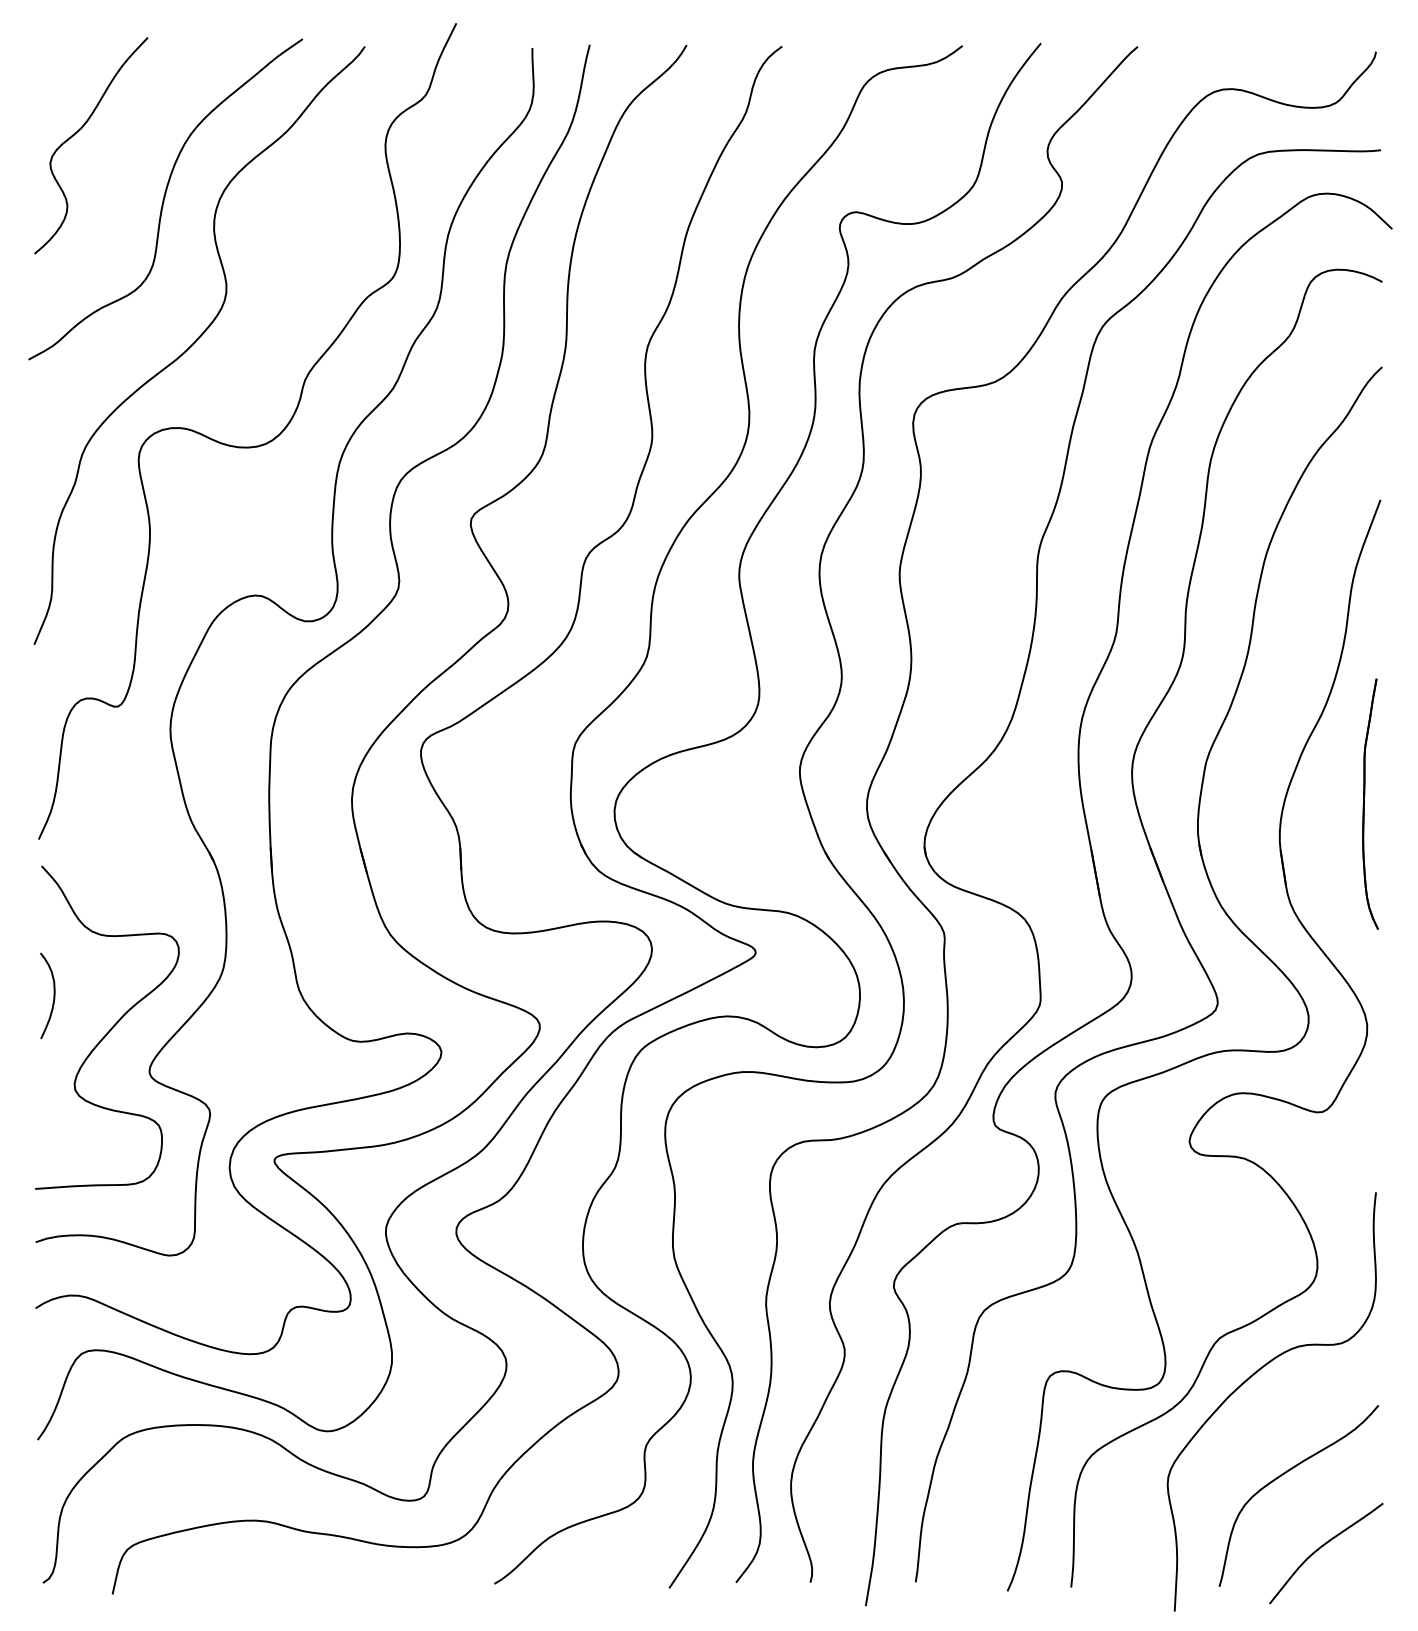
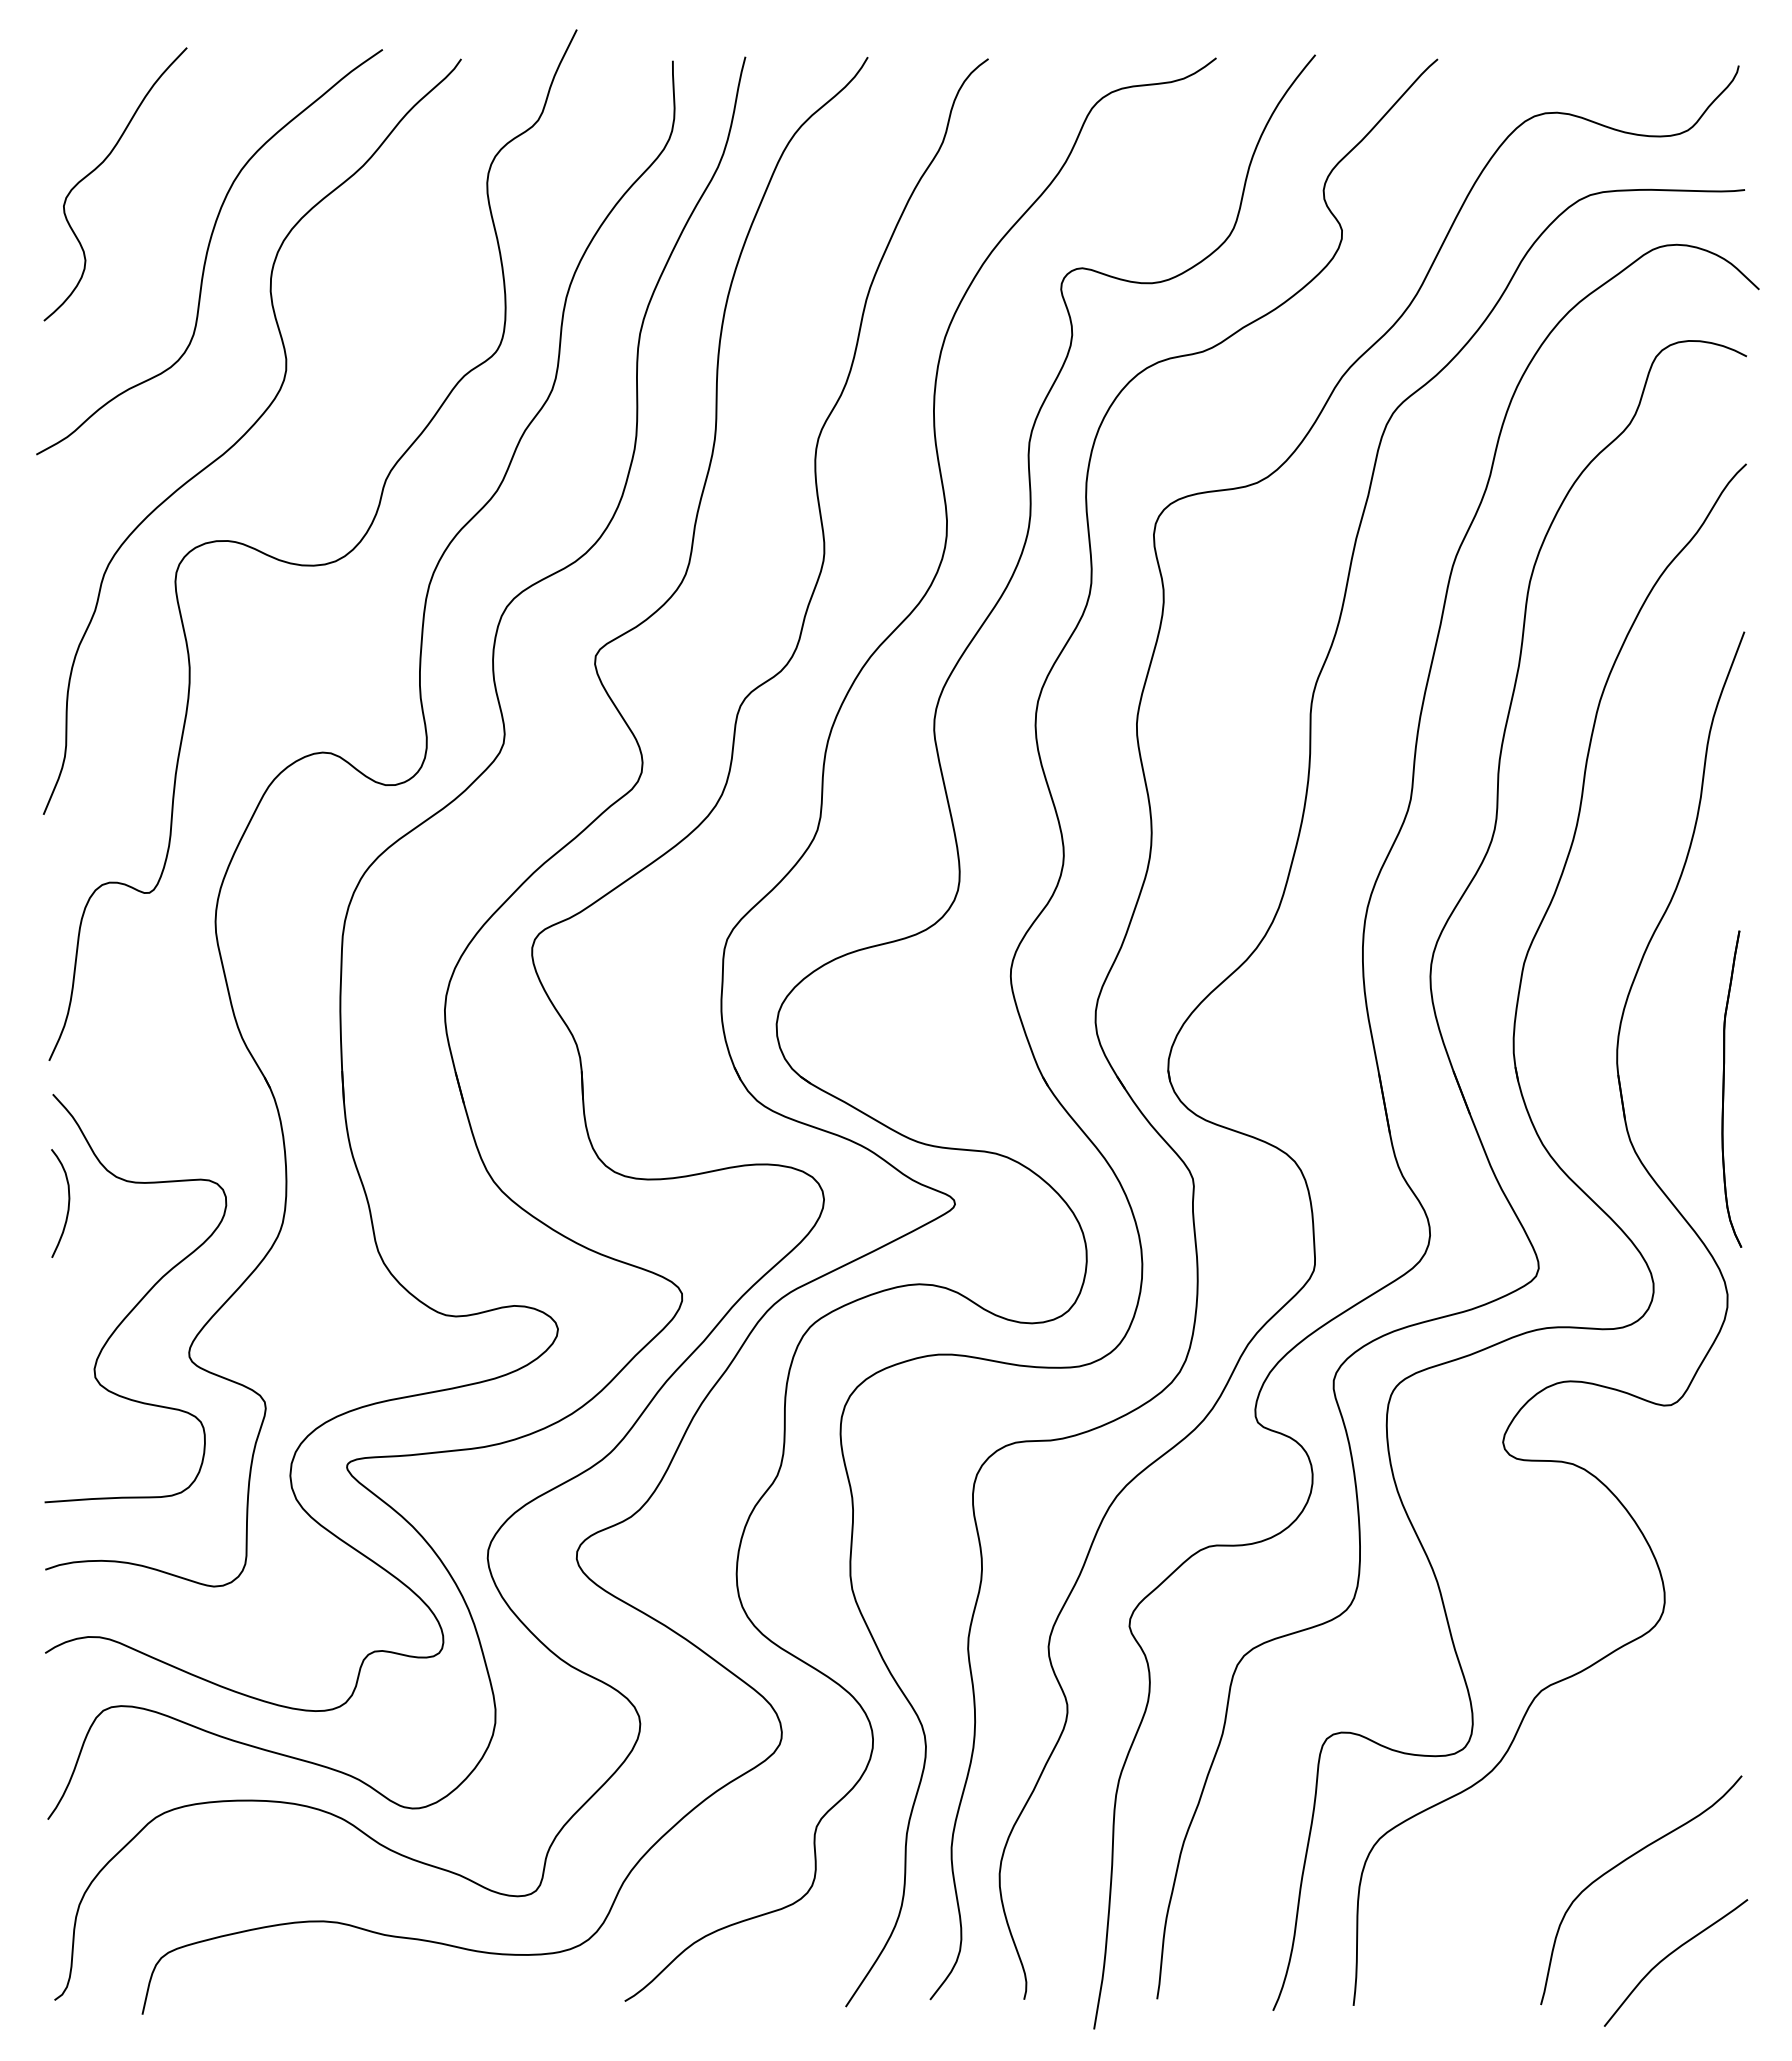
part: (1364, 803) -> (1724, 1088), moved
curve: (53, 998) -> (67, 1206), moved
curve: (1252, 1376) -> (1582, 1739), removed

